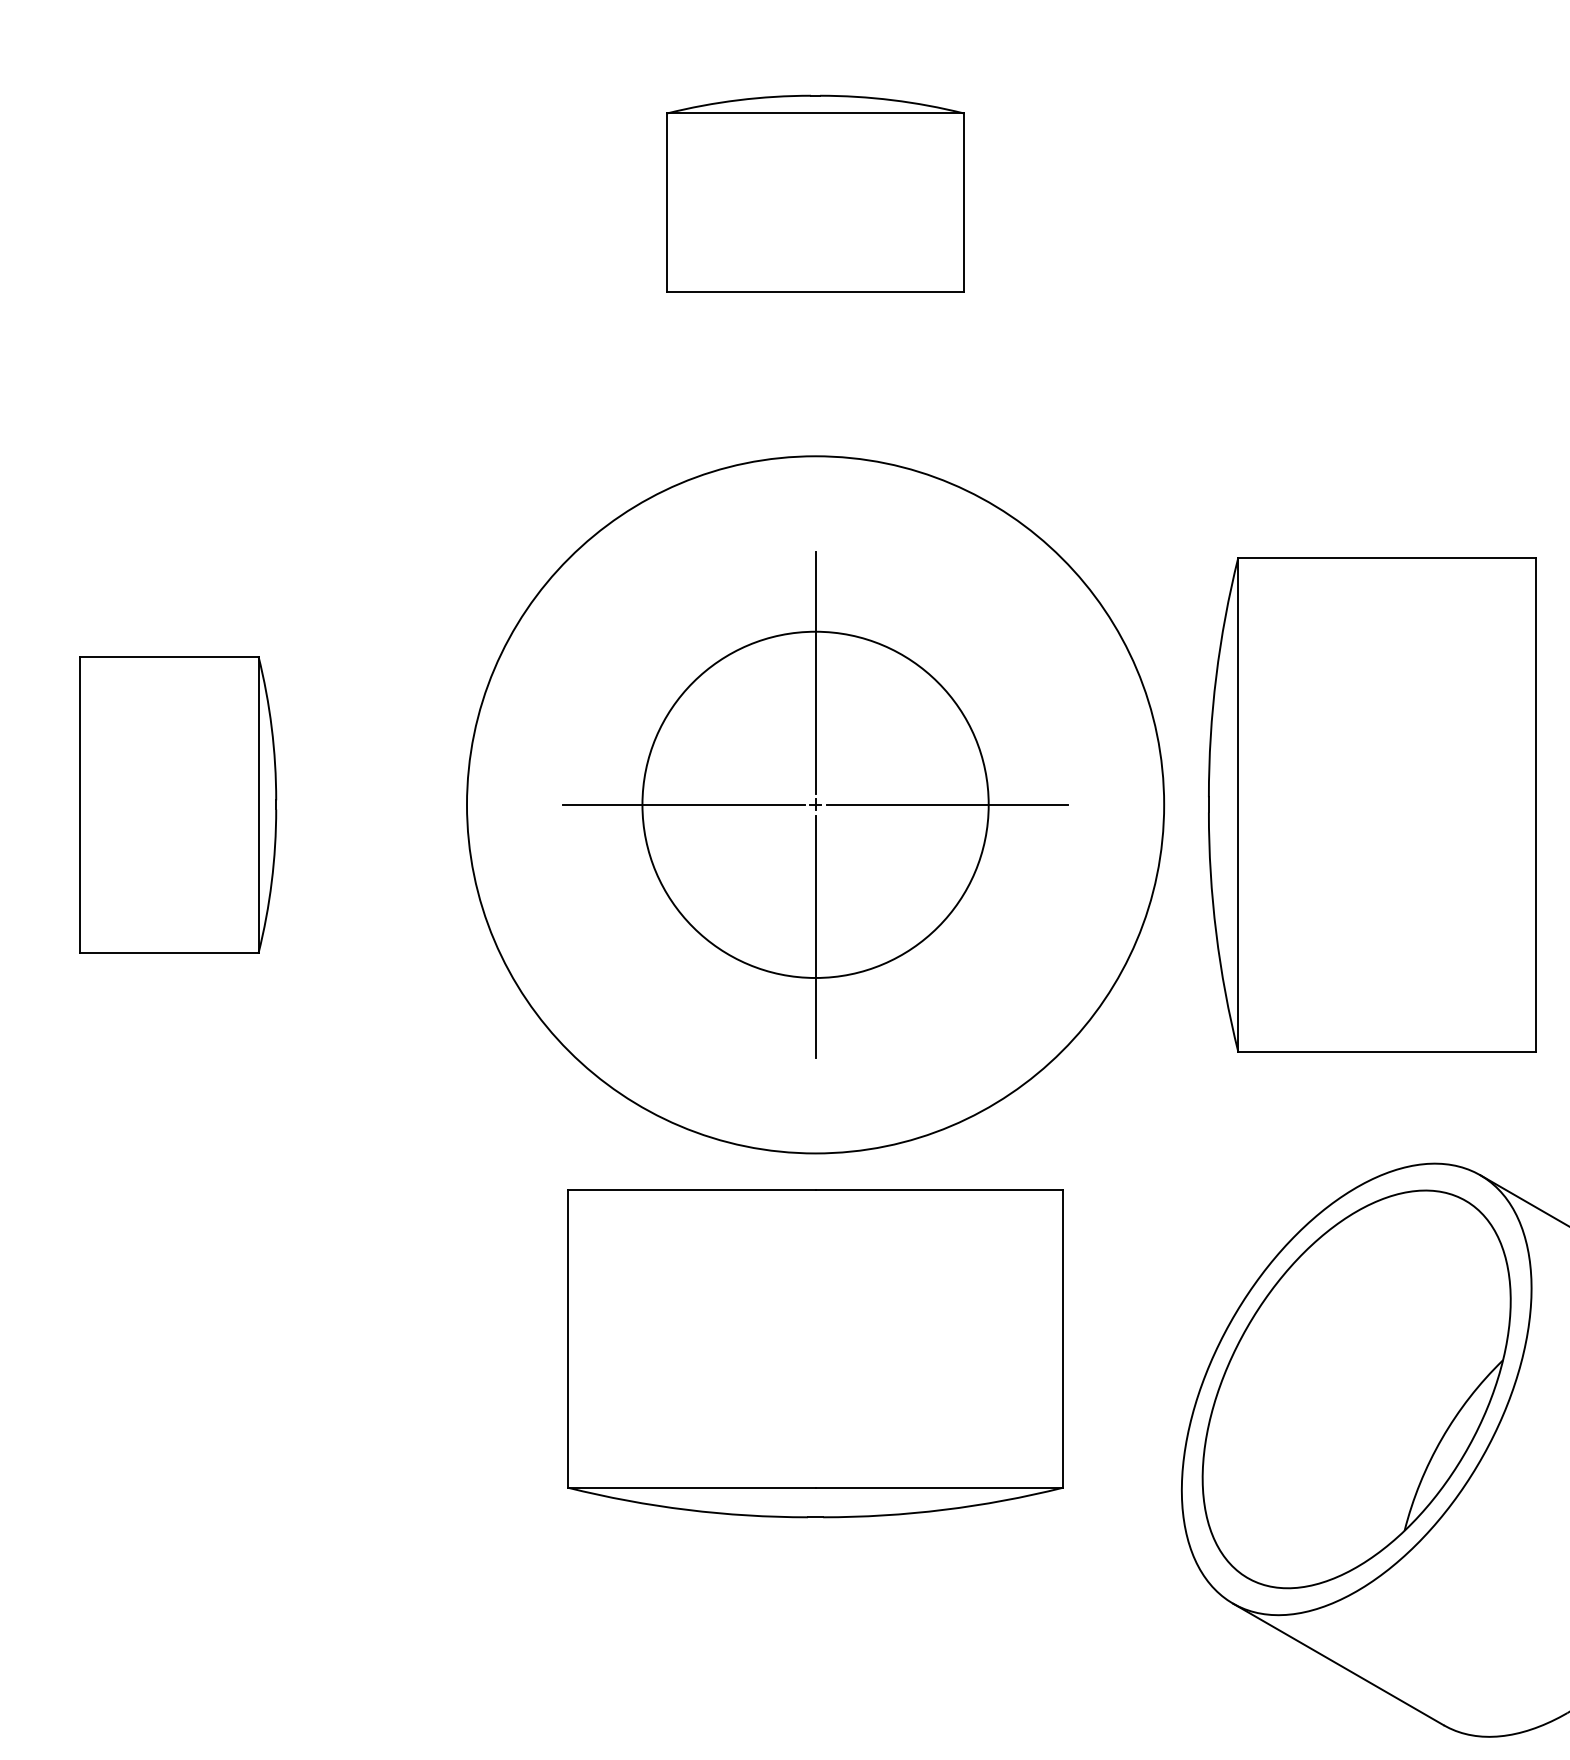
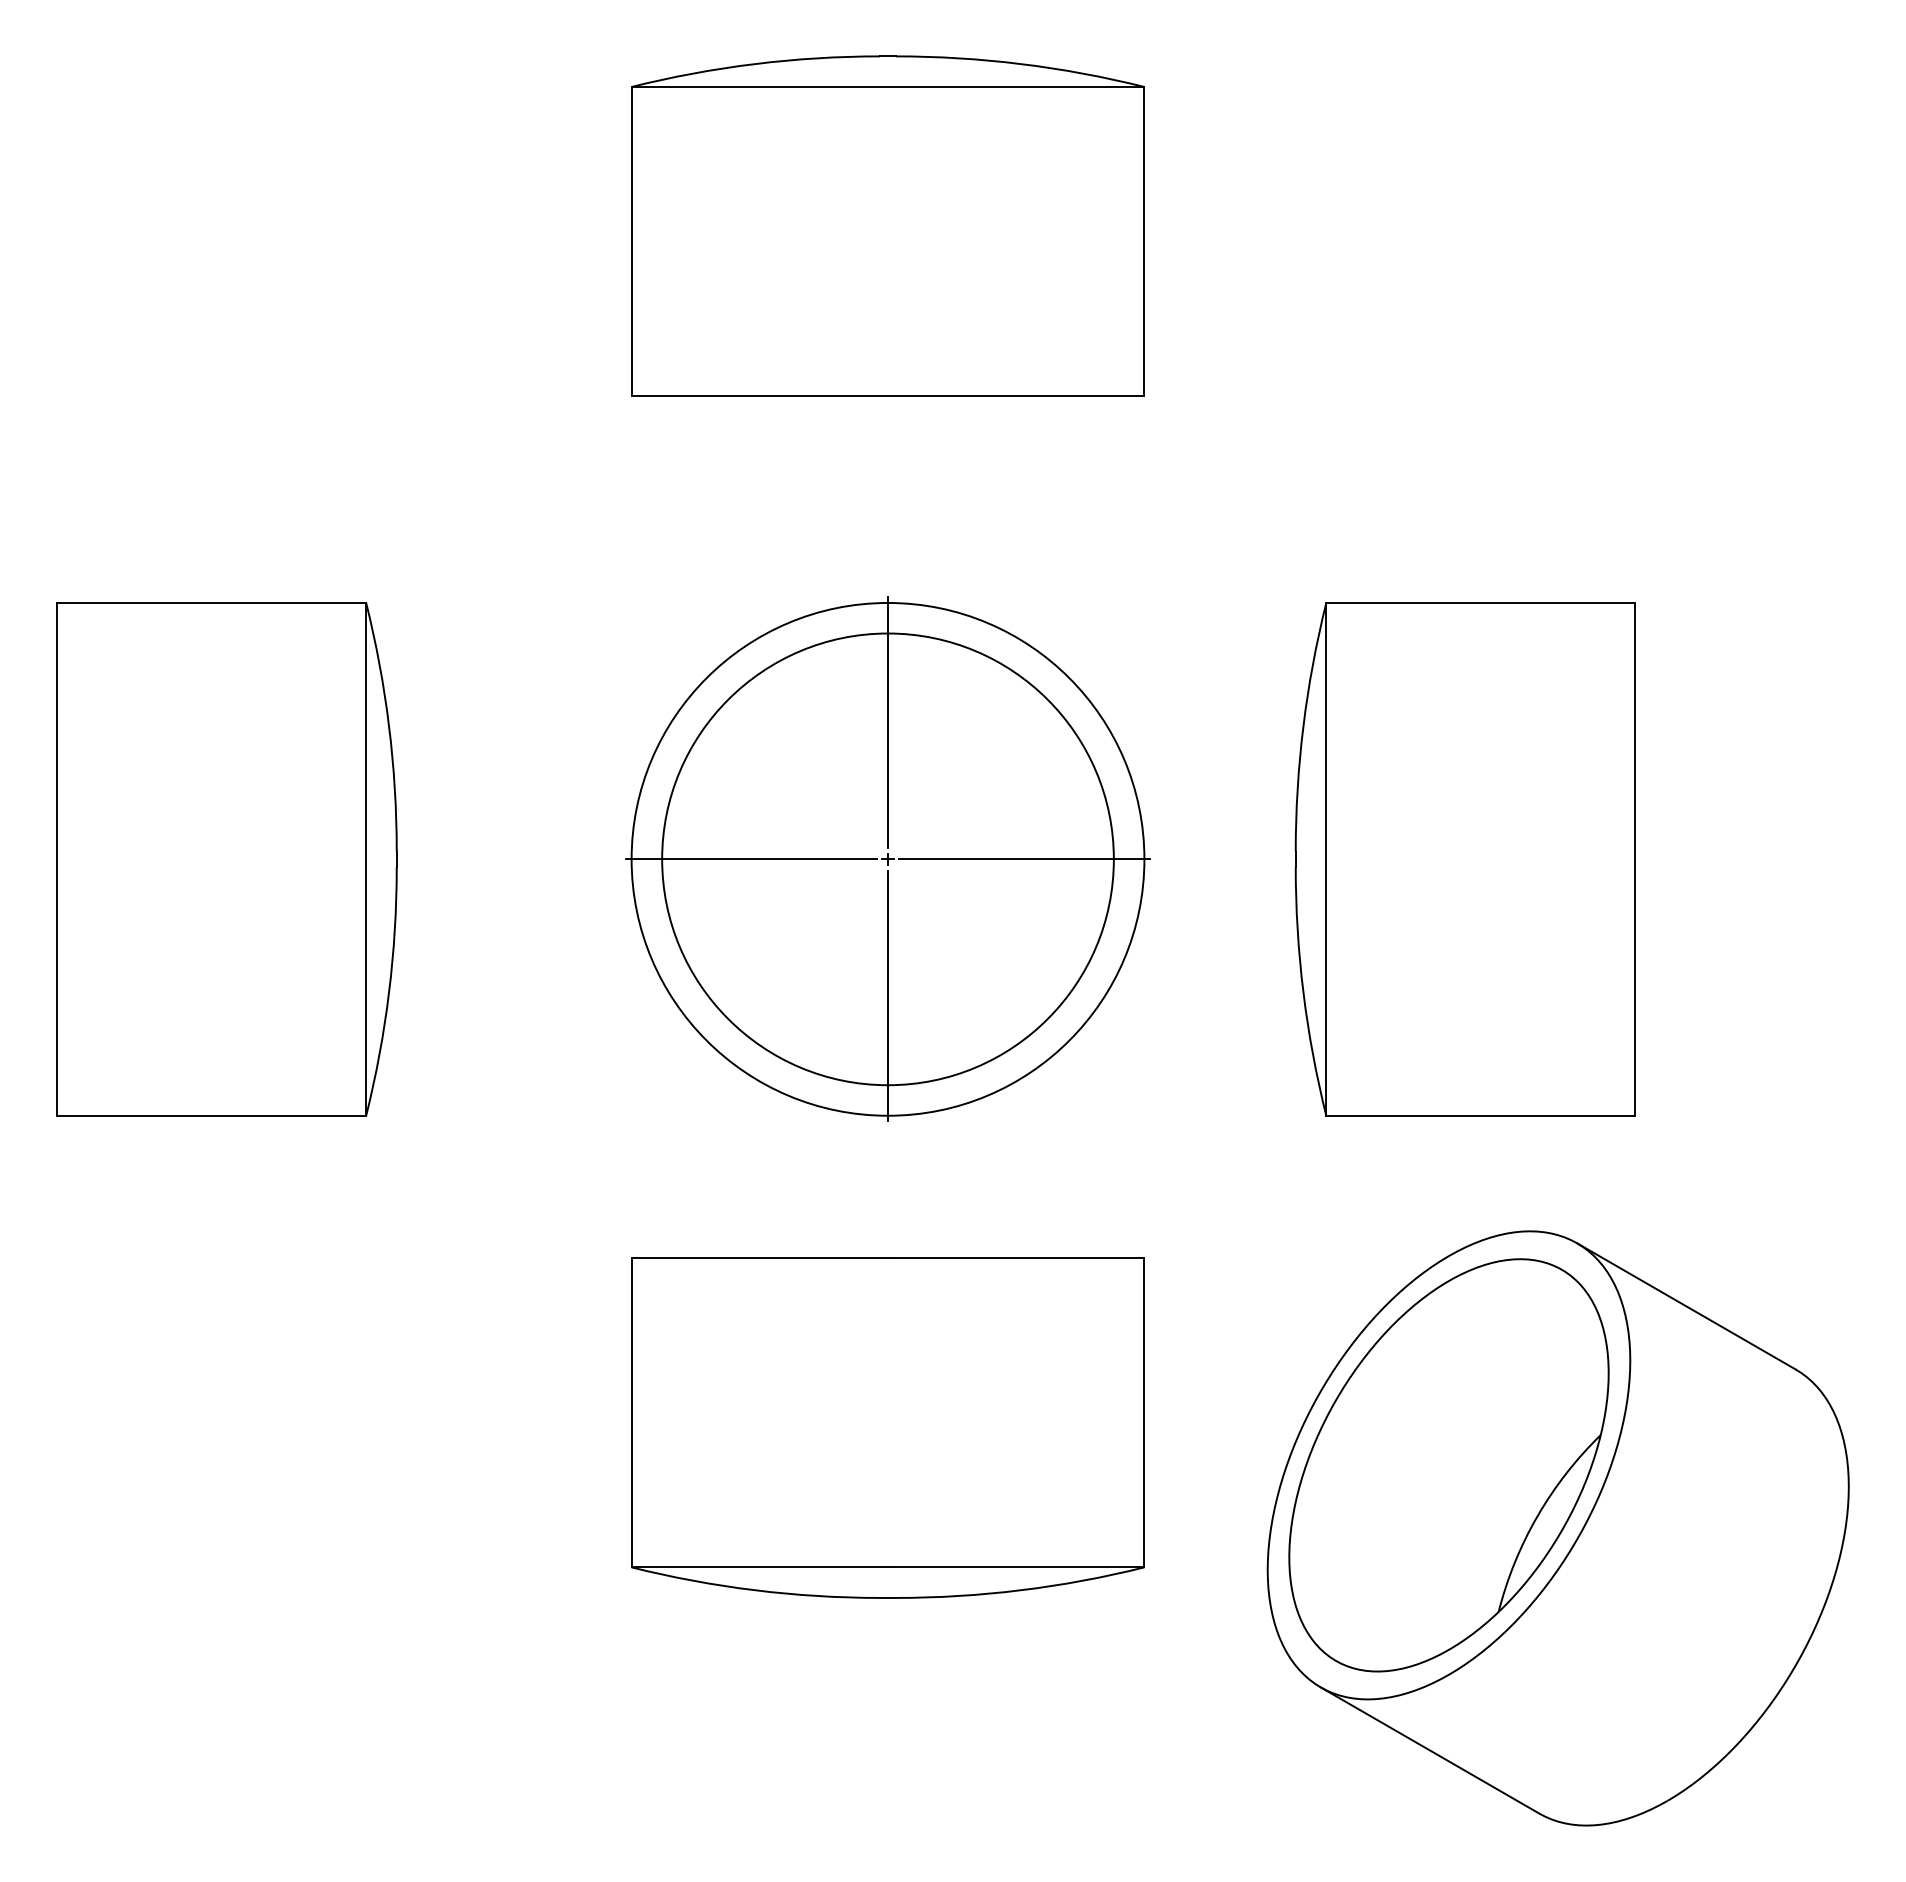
part: (815, 193) -> (887, 225), size x1.67
part: (177, 804) -> (226, 859), size x1.67
circle: (815, 804) -> (887, 858), size x1.43
circle: (815, 804) -> (887, 859), size x0.62

